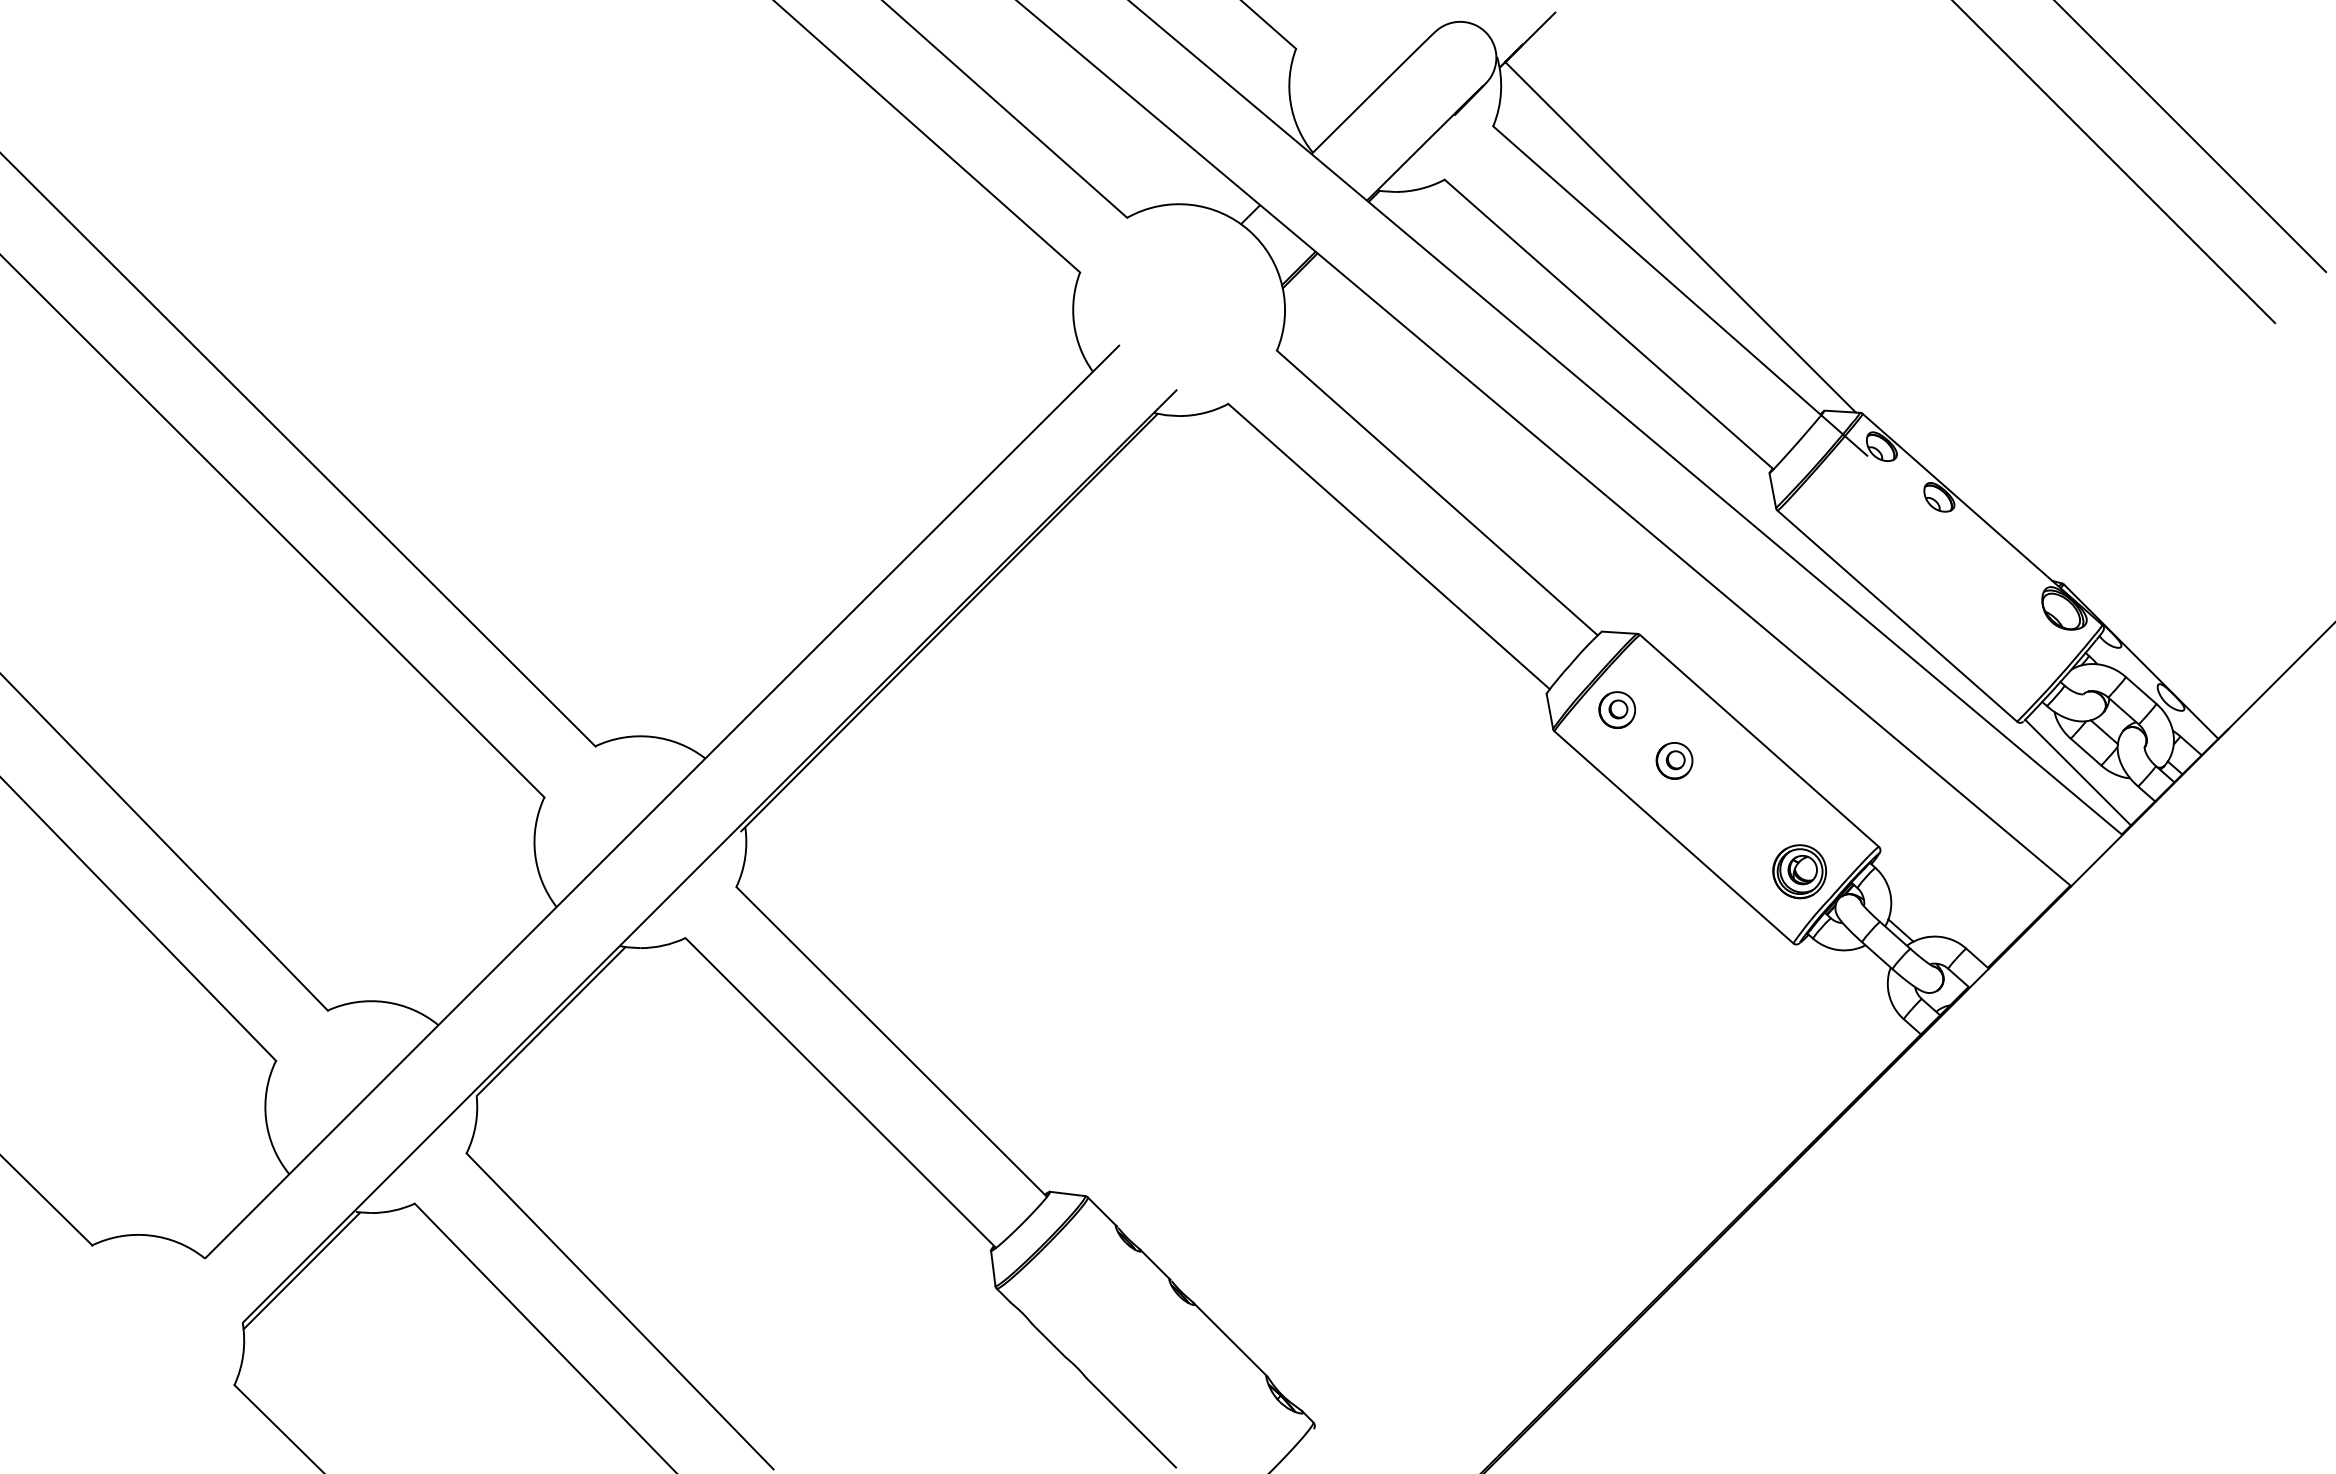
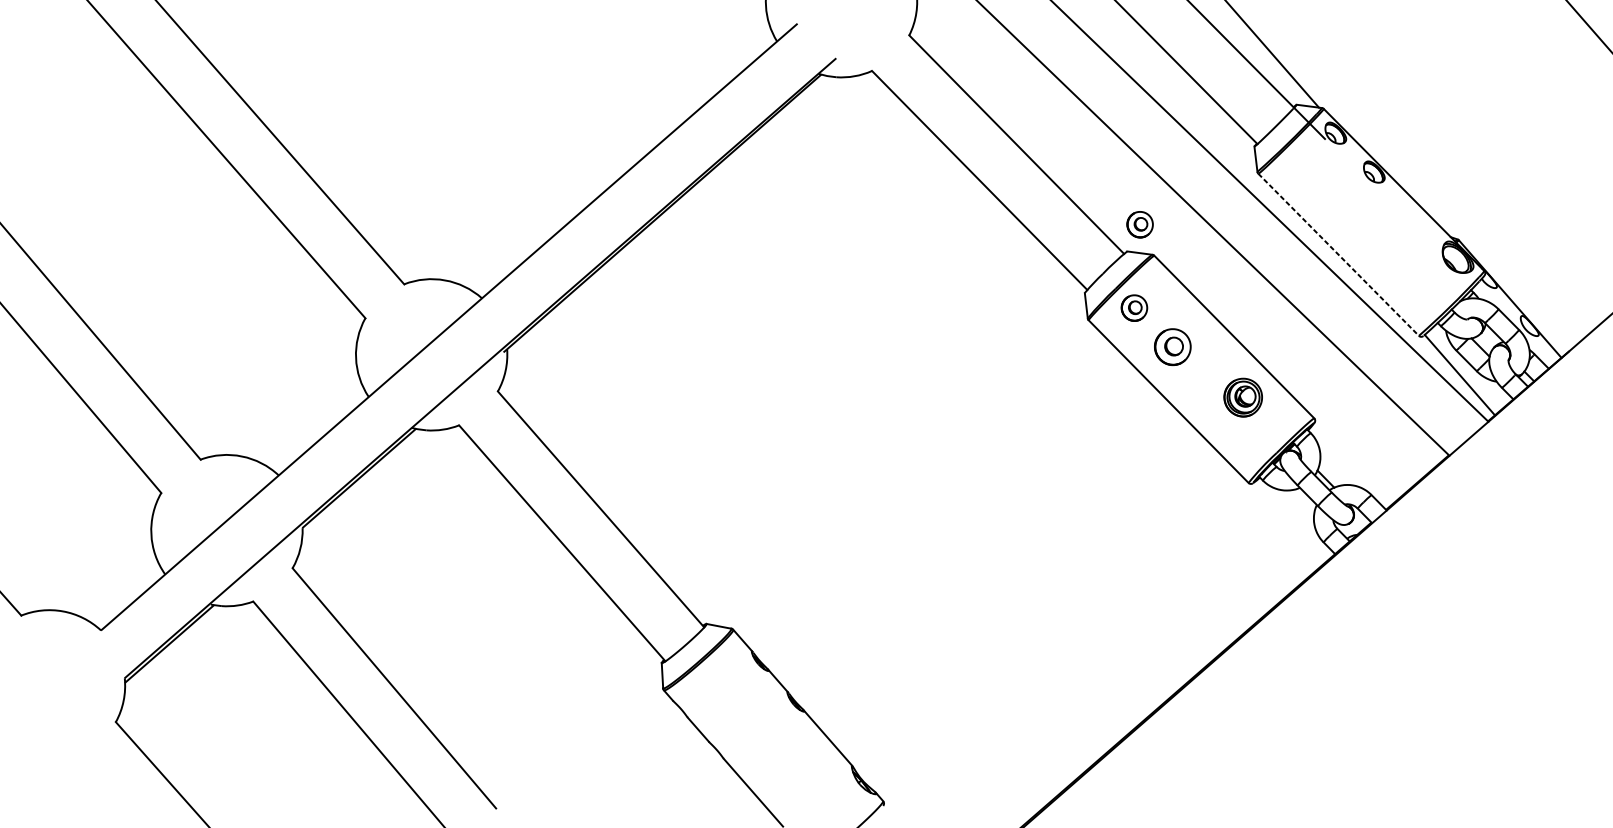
part: (1617, 592) -> (1140, 224), added
line: (1897, 616) -> (1338, 255), solid -> dashed
part: (1674, 760) -> (1172, 346), size x1.4
part: (1799, 871) -> (1243, 397), moved

